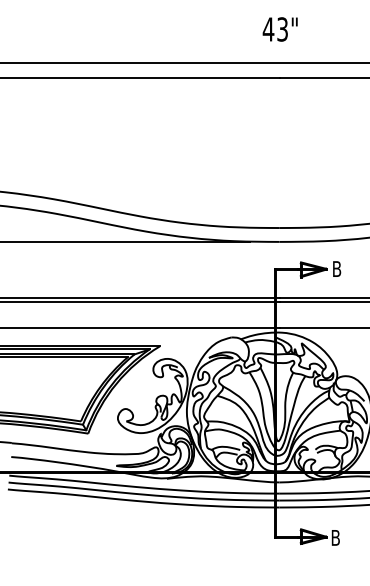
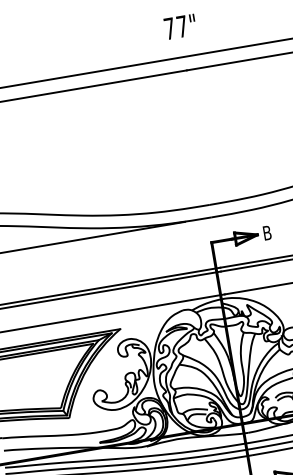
text: (274, 29) -> (175, 27), 43" -> 77"

